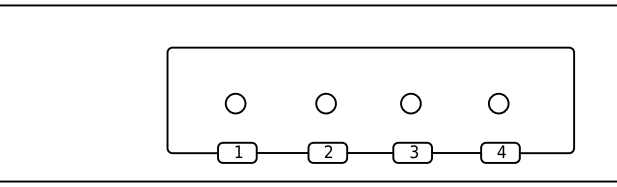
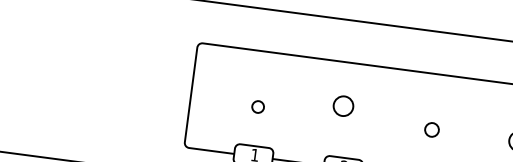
circle: (235, 103) -> (258, 106), size x0.6
circle: (325, 103) -> (342, 106), moved
circle: (410, 103) -> (431, 129), size x0.7

